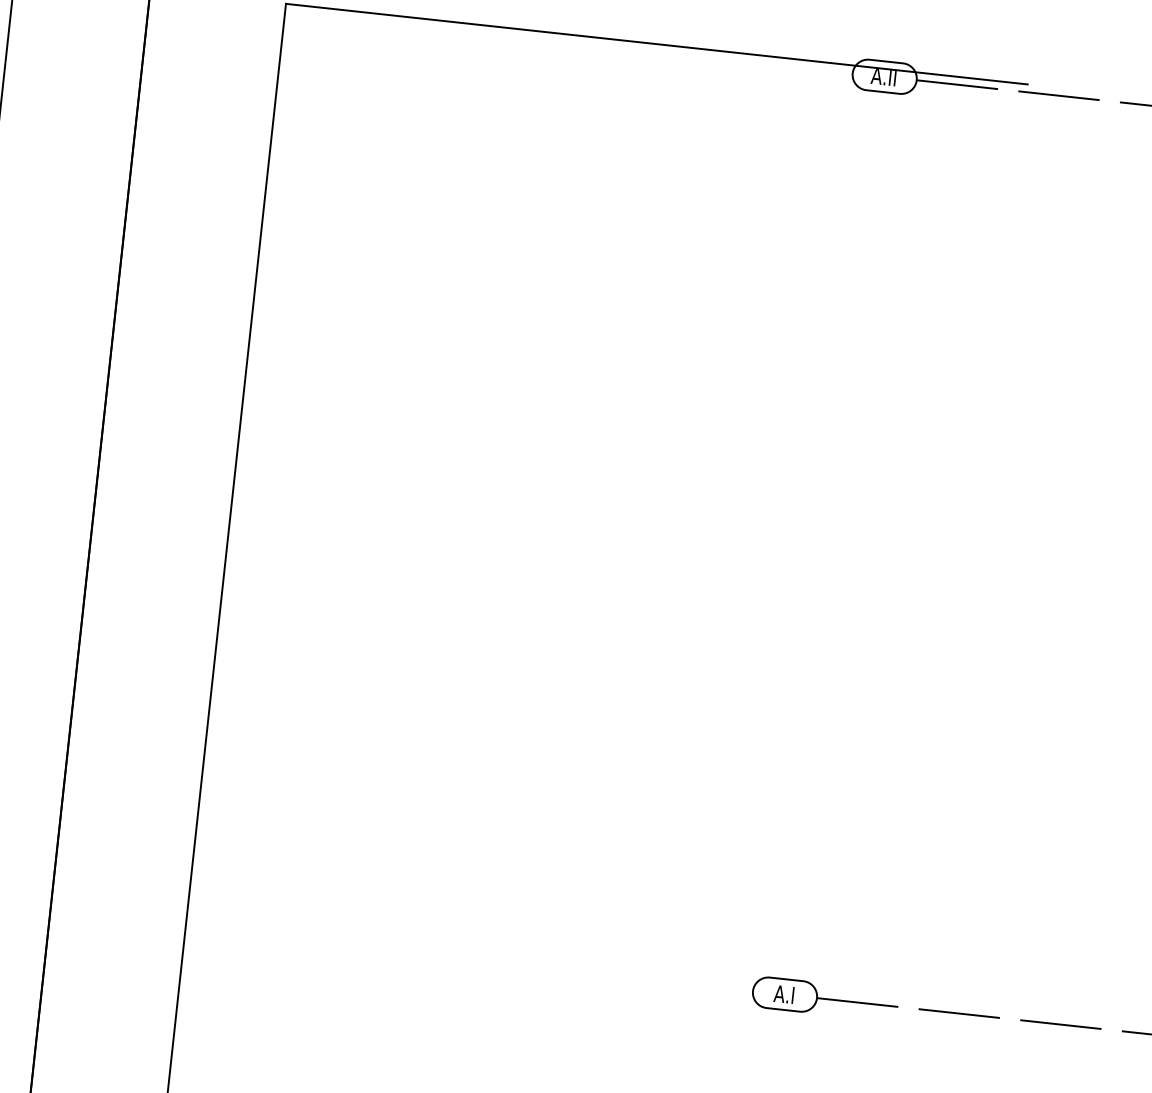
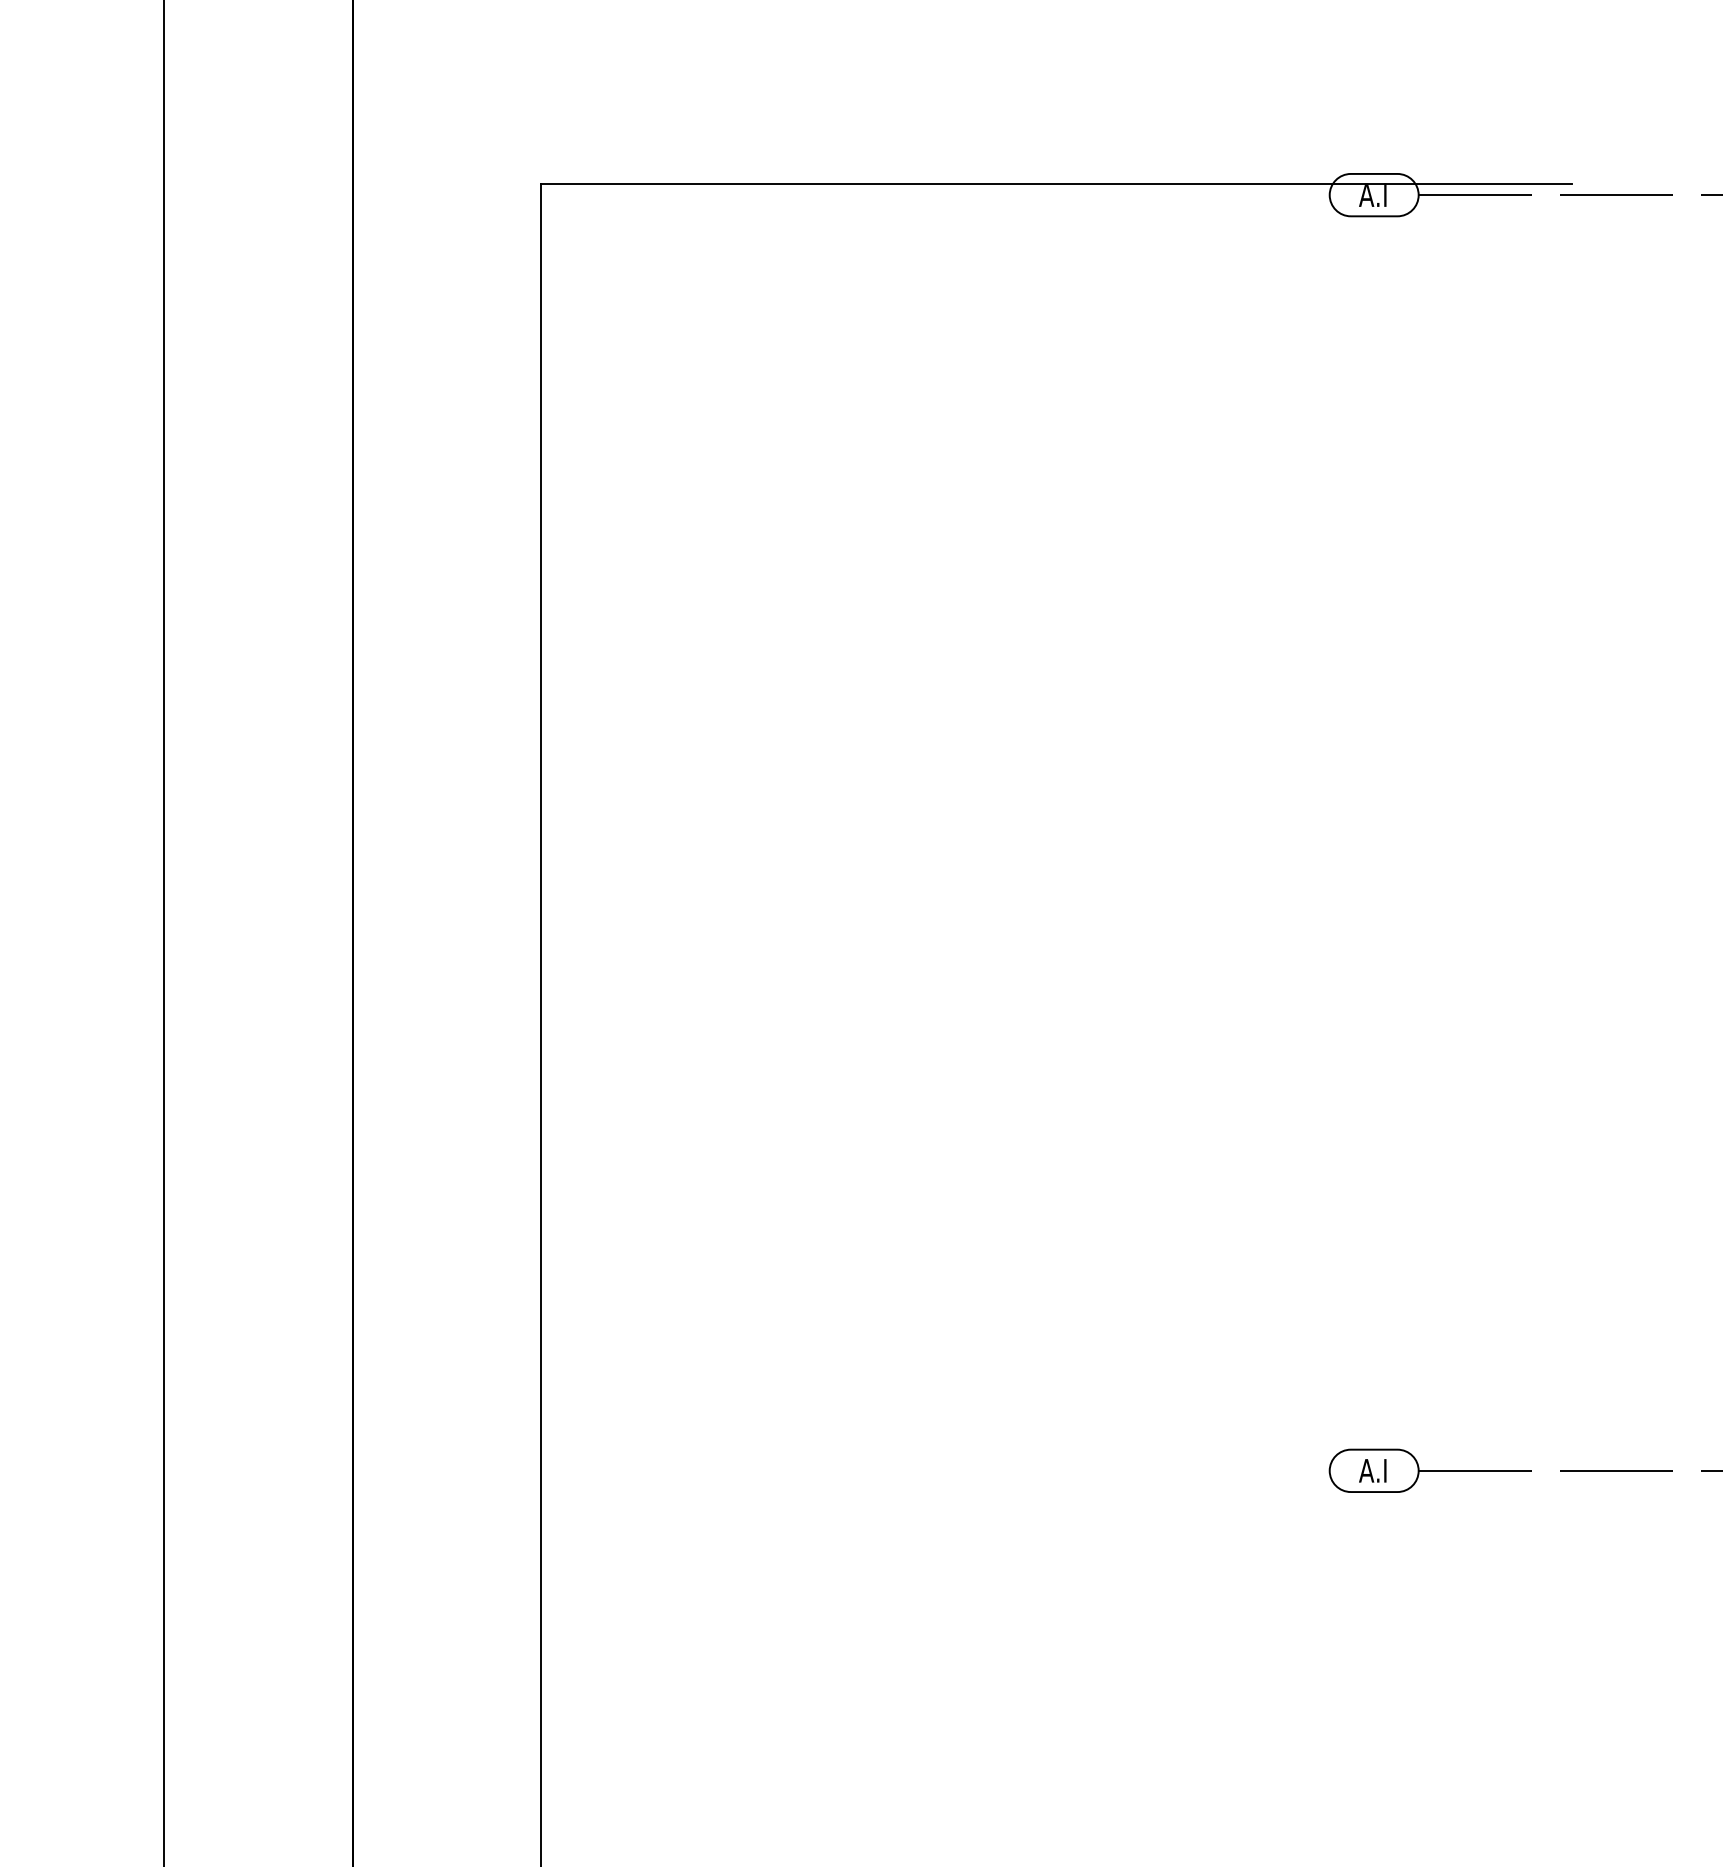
text: (883, 76) -> (1372, 195), A.II -> A.I

